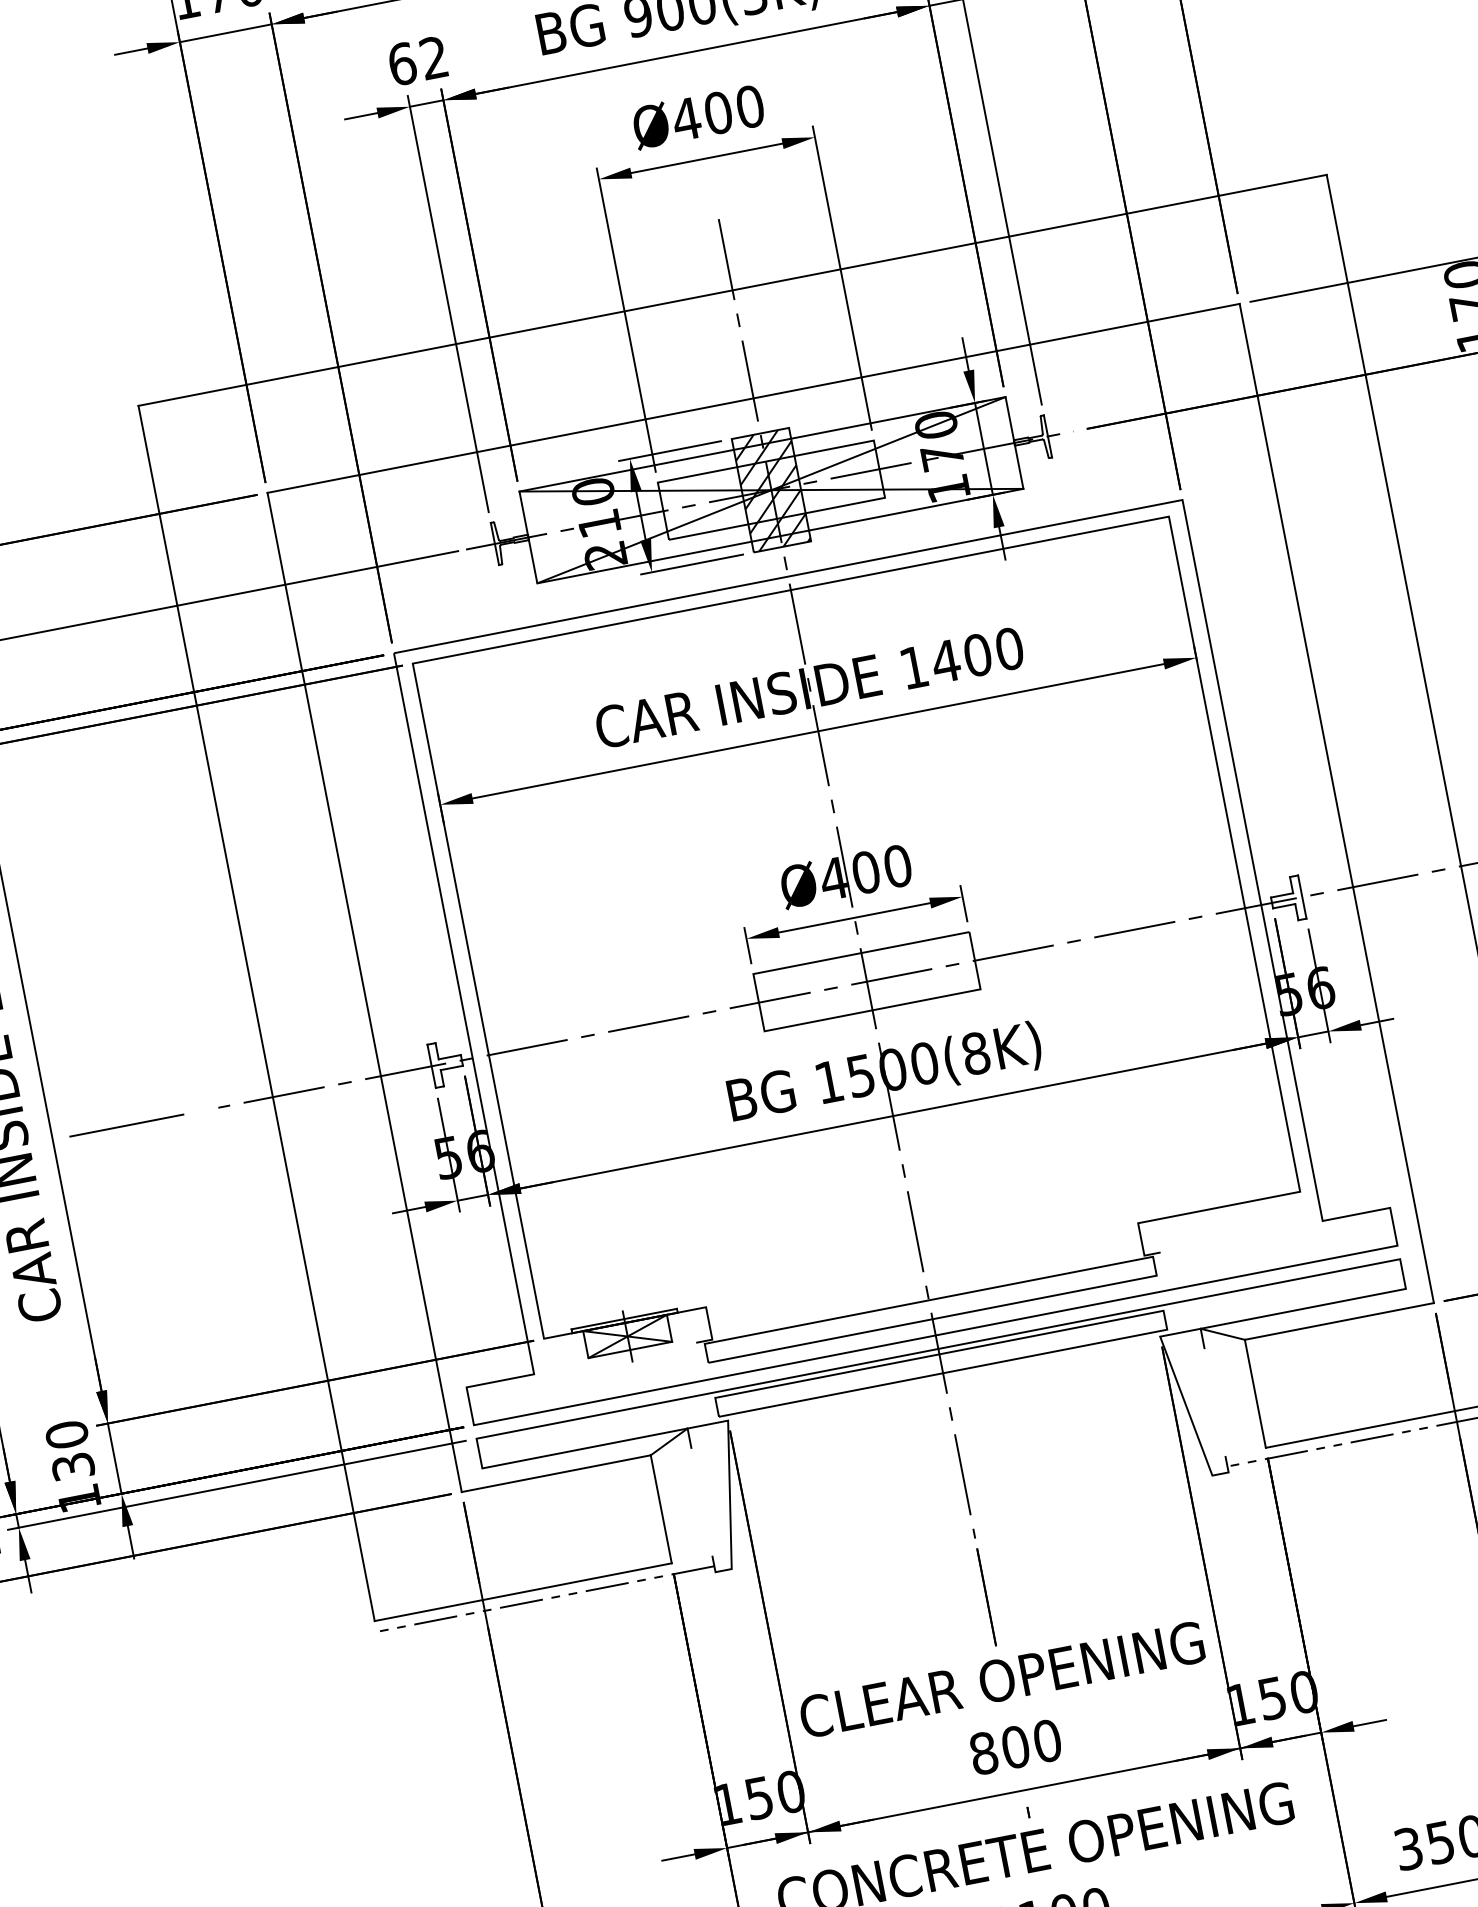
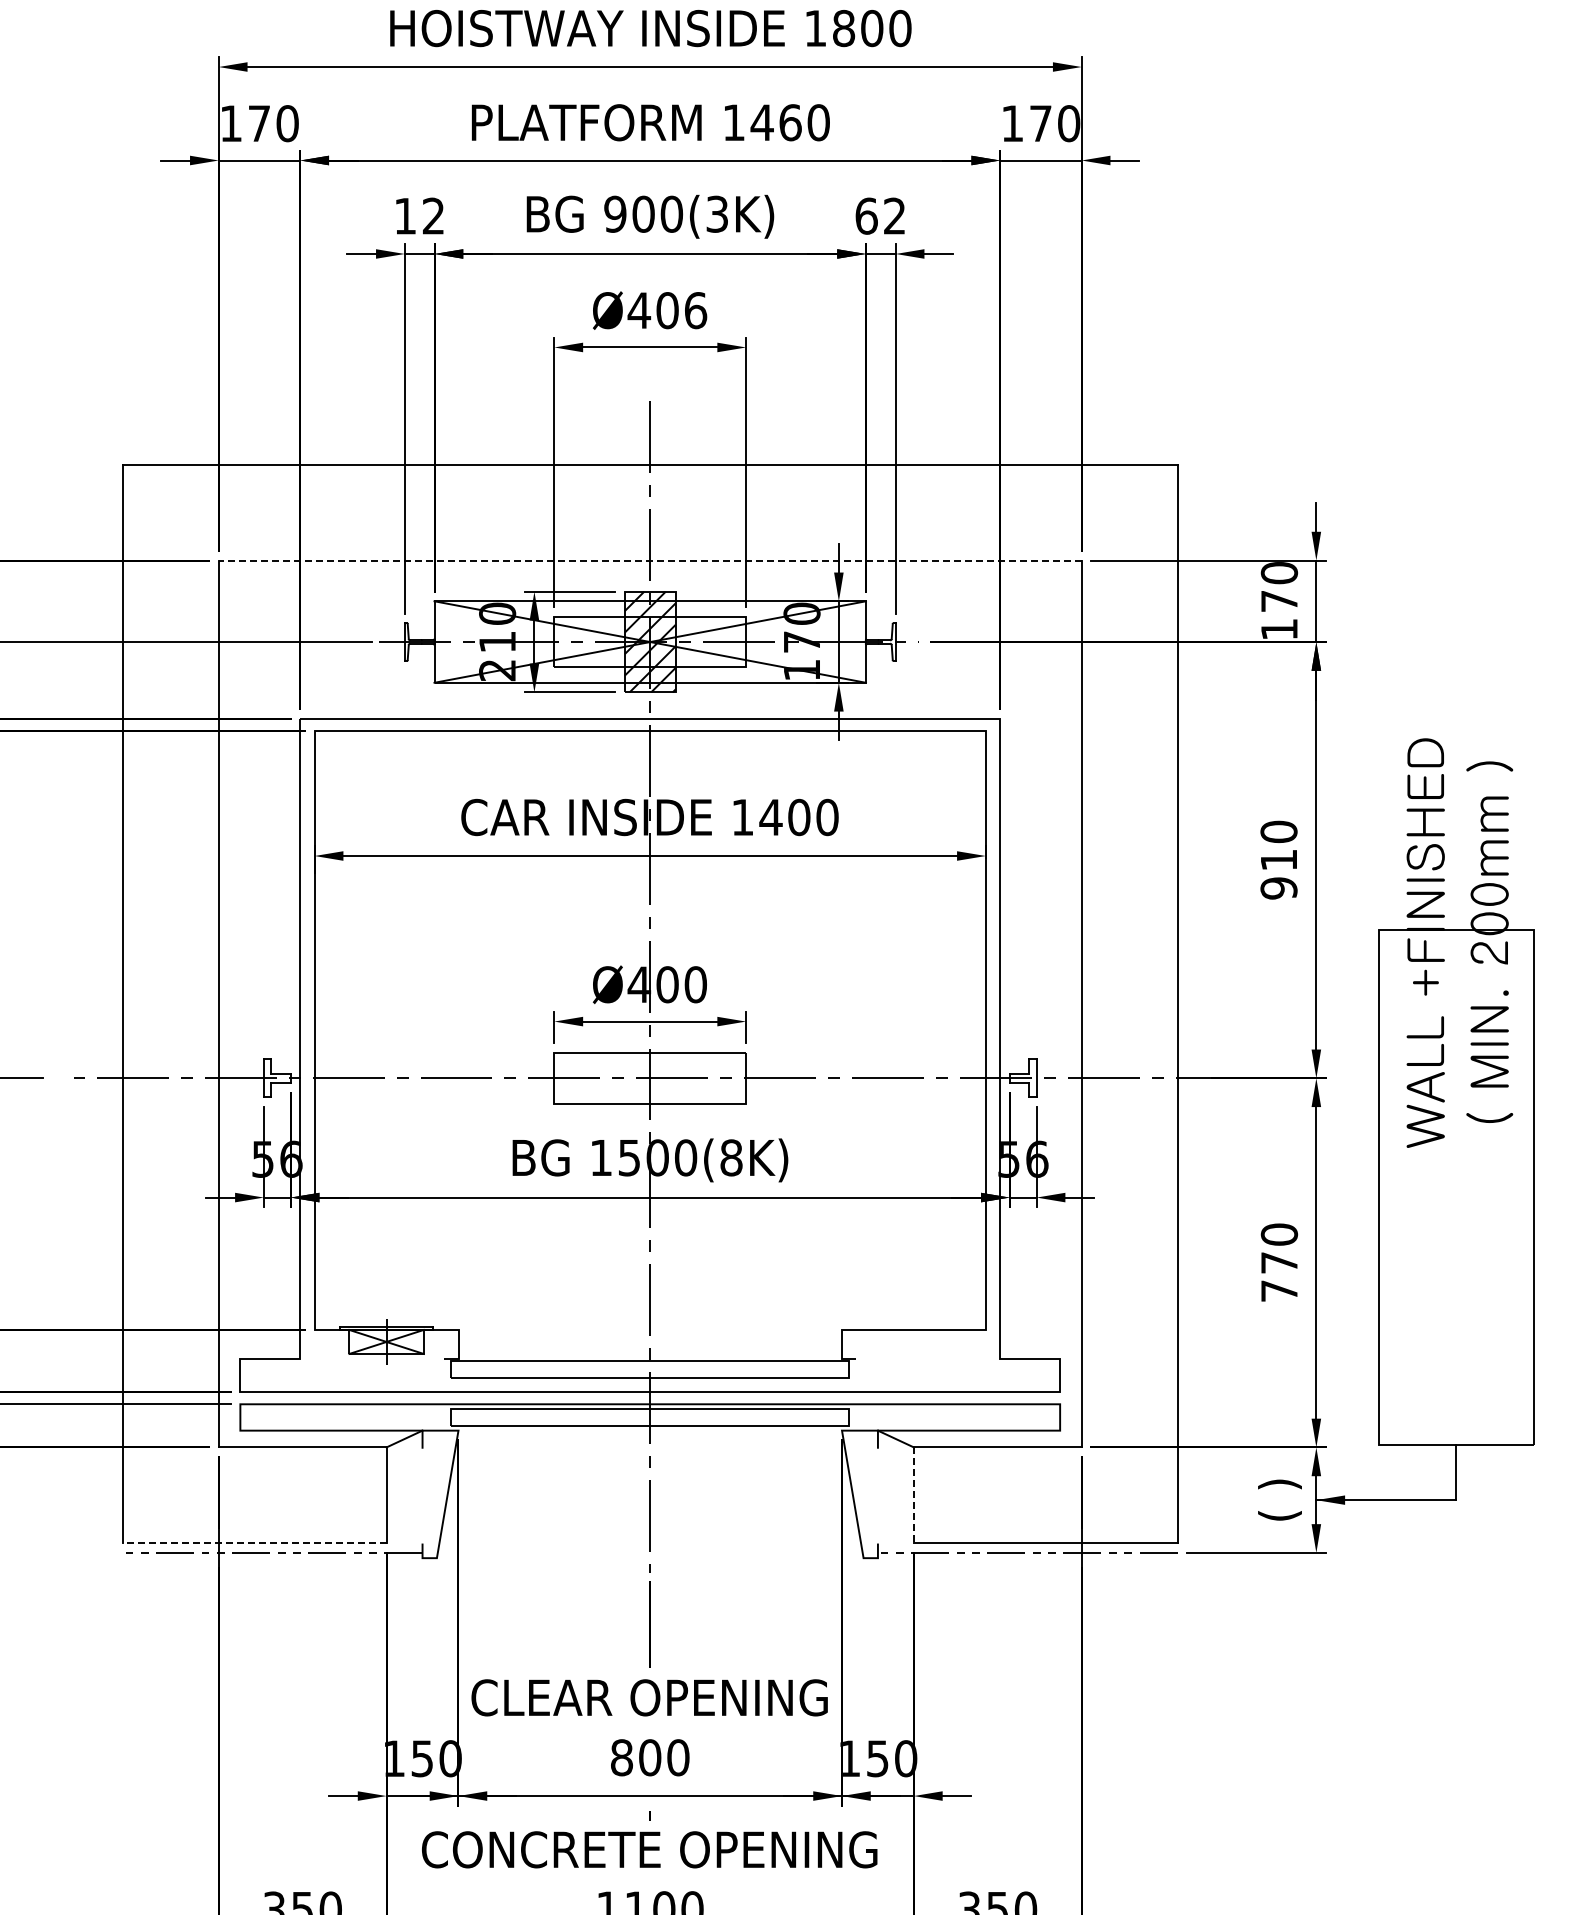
text: (402, 63) -> (405, 215), 62 -> 12
text: (749, 106) -> (695, 310), Ø400 -> Ø406
line: (752, 398) -> (649, 560), solid -> dashed
line: (1254, 1394) -> (913, 1495), solid -> dashed
line: (523, 1592) -> (254, 1543), solid -> dashed

